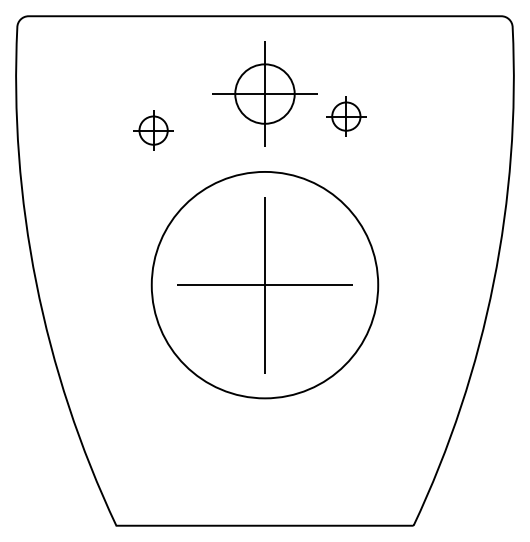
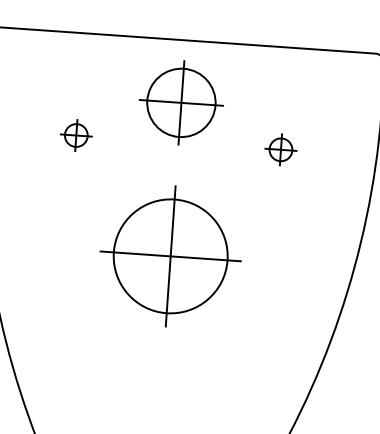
circle: (264, 93) -> (181, 102), size x1.43
part: (346, 116) -> (281, 149), moved
part: (153, 130) -> (76, 135), moved
circle: (264, 284) -> (170, 255), size x0.62

